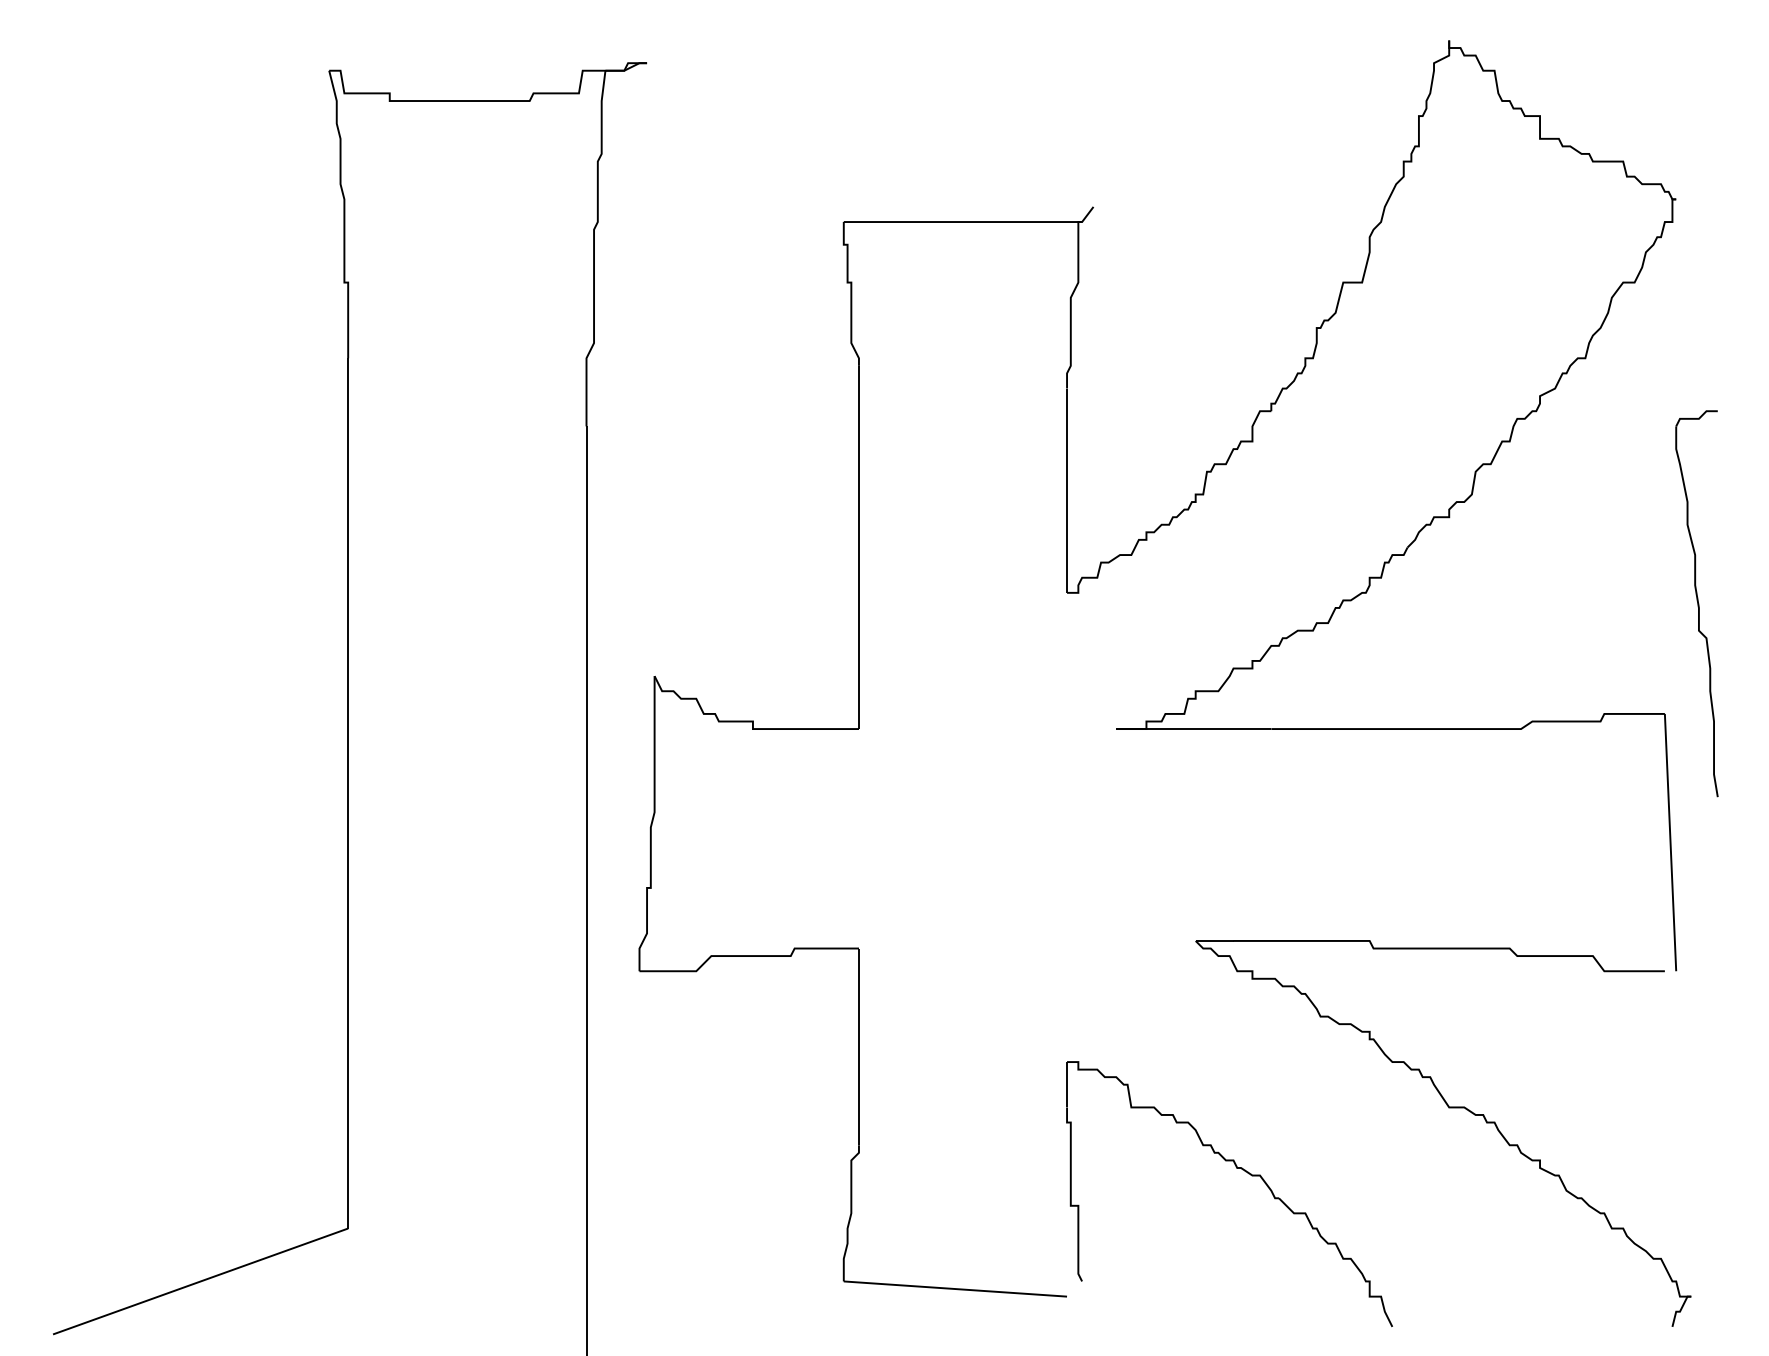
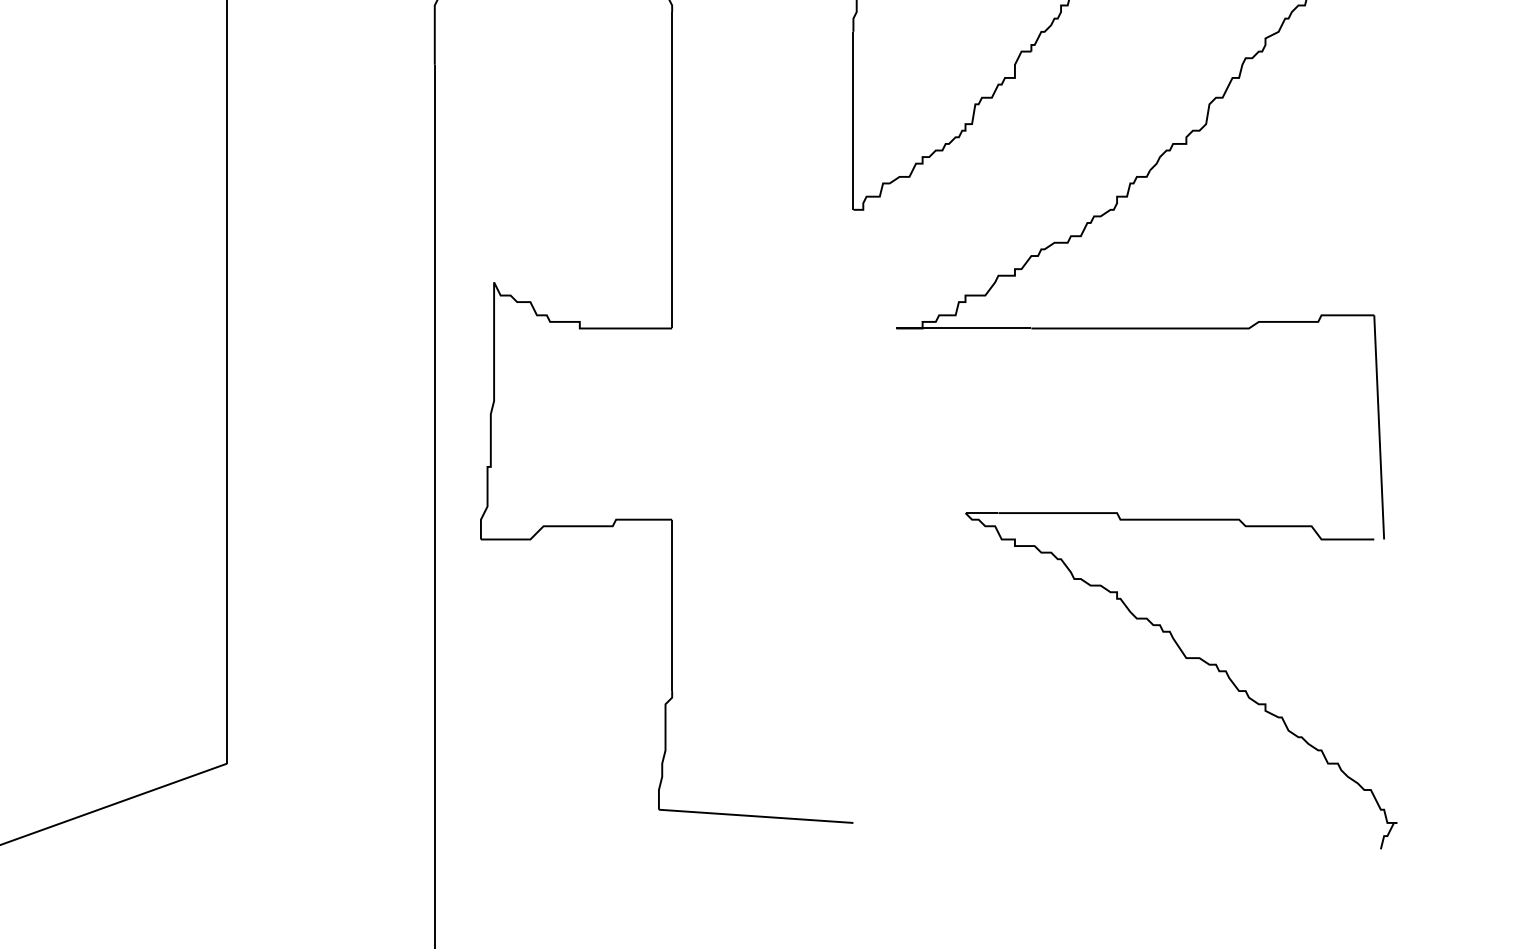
part: (1696, 603) -> (1401, 219), removed
part: (1236, 1168) -> (1001, 711), removed

